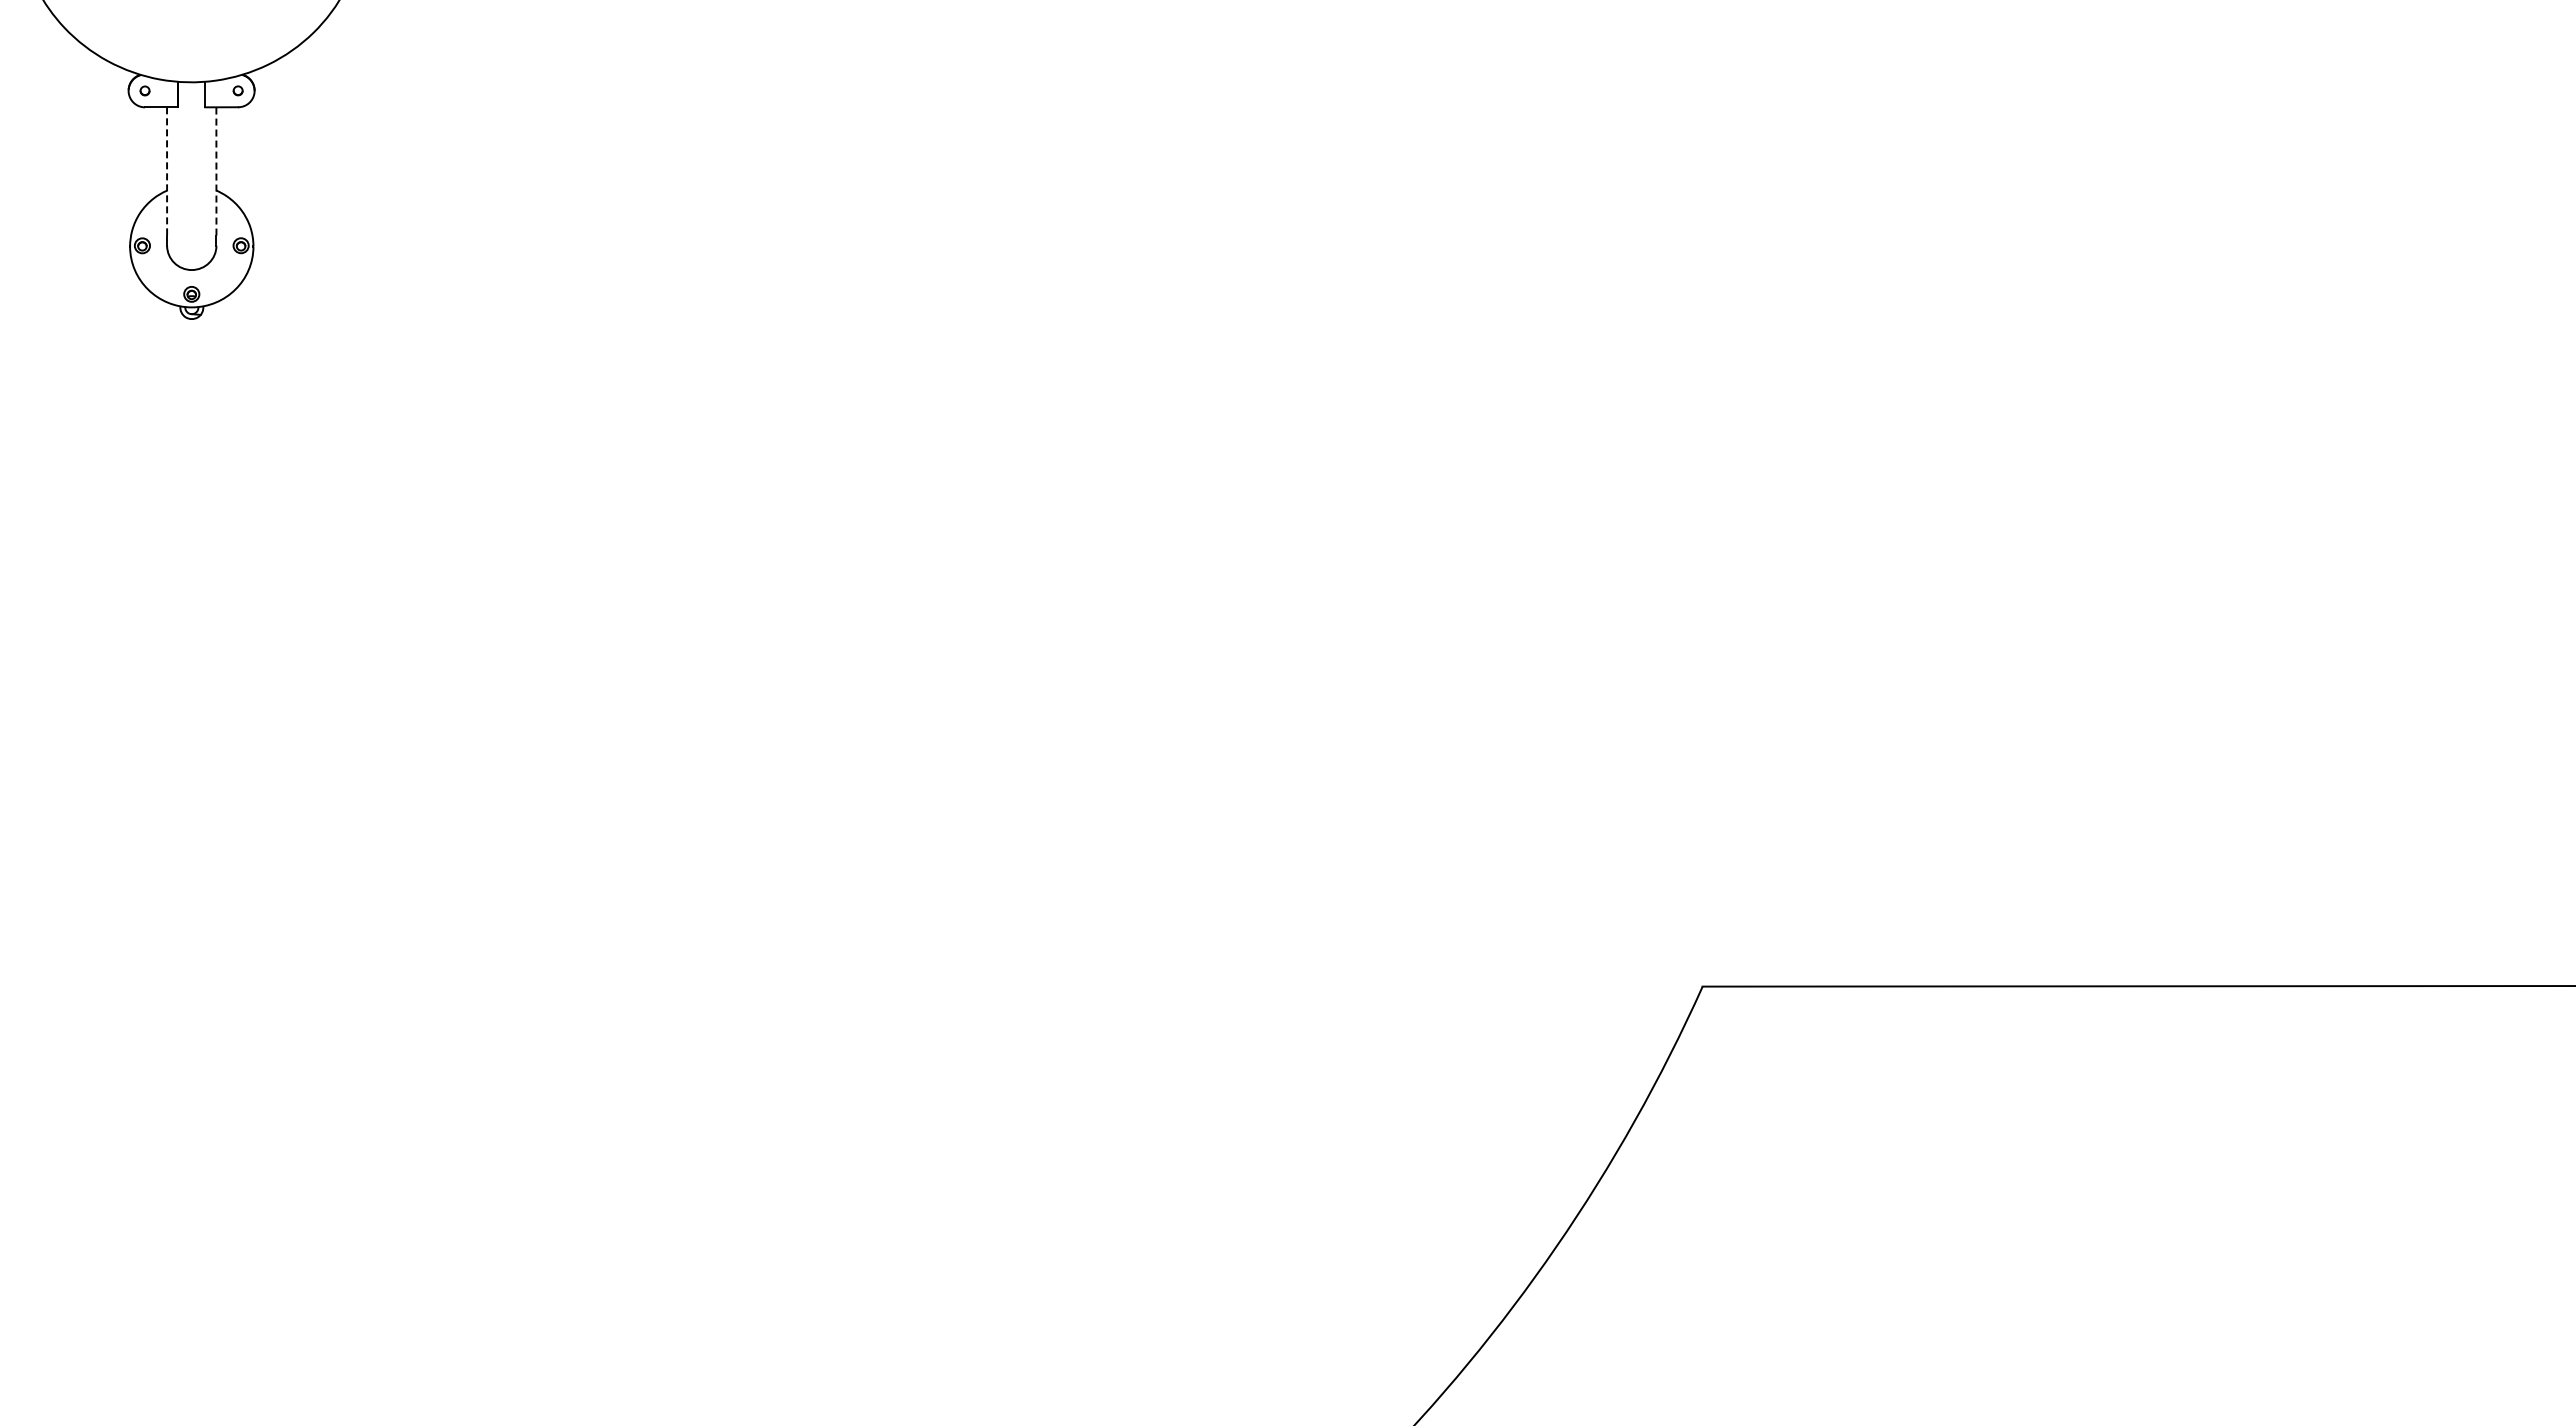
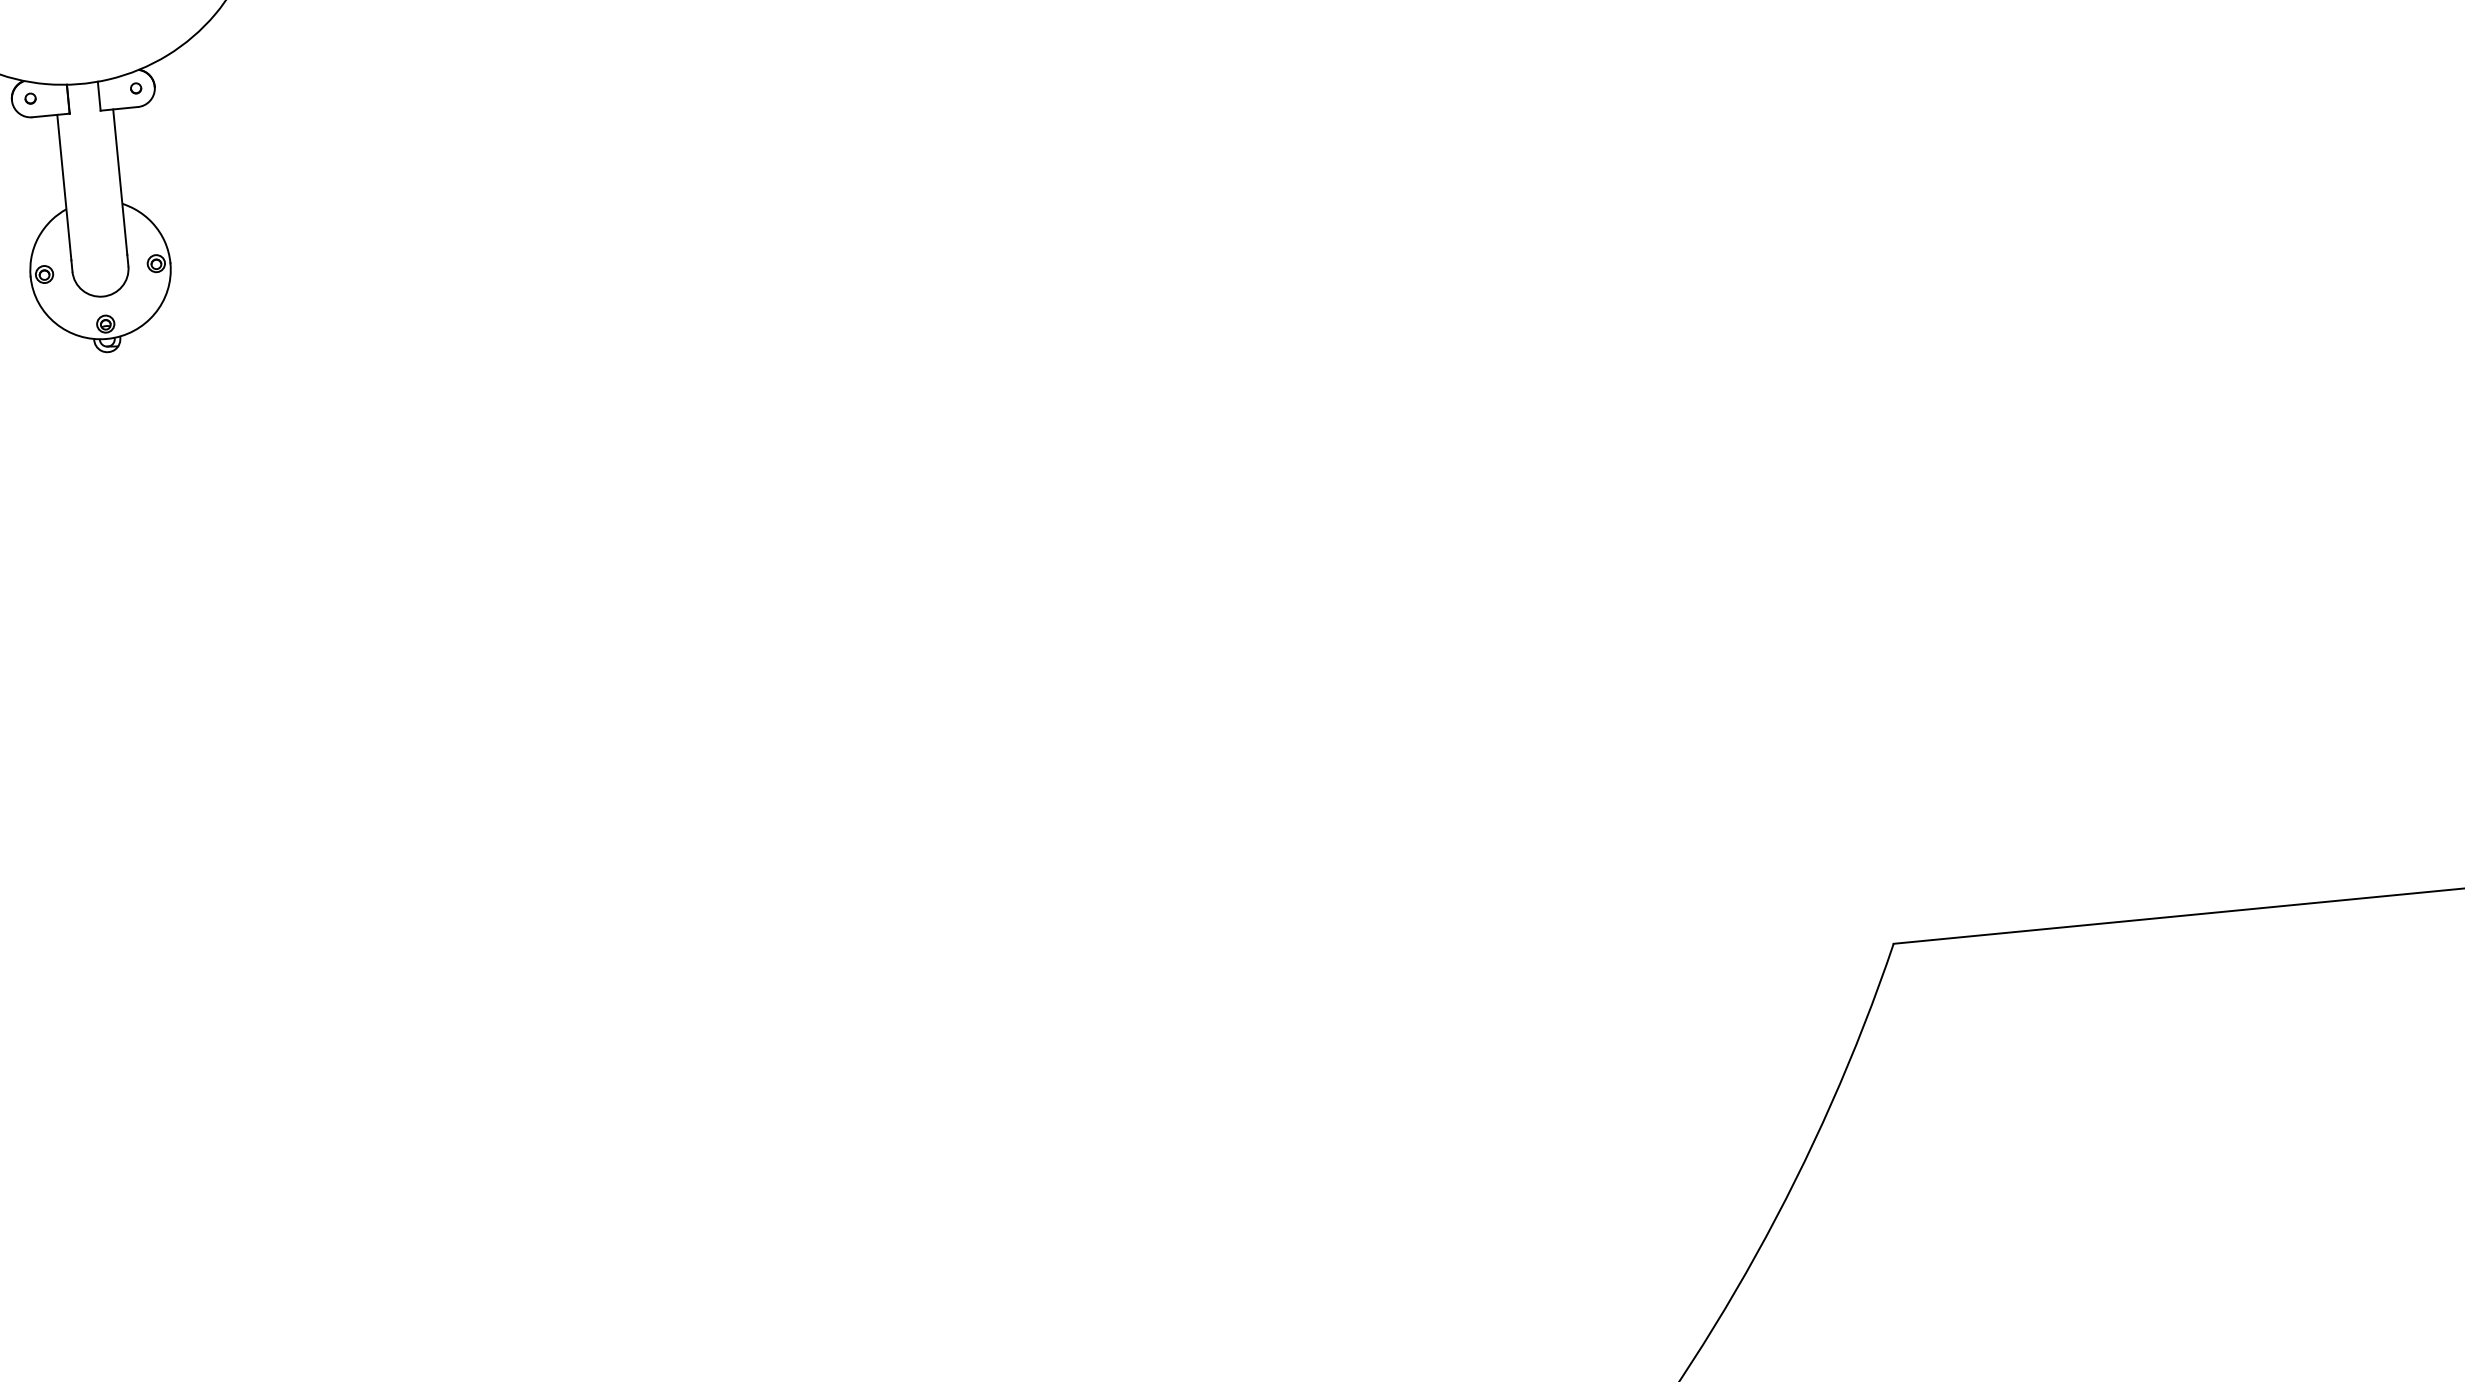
line: (216, 170) -> (120, 181), dashed -> solid
line: (167, 171) -> (64, 187), dashed -> solid

